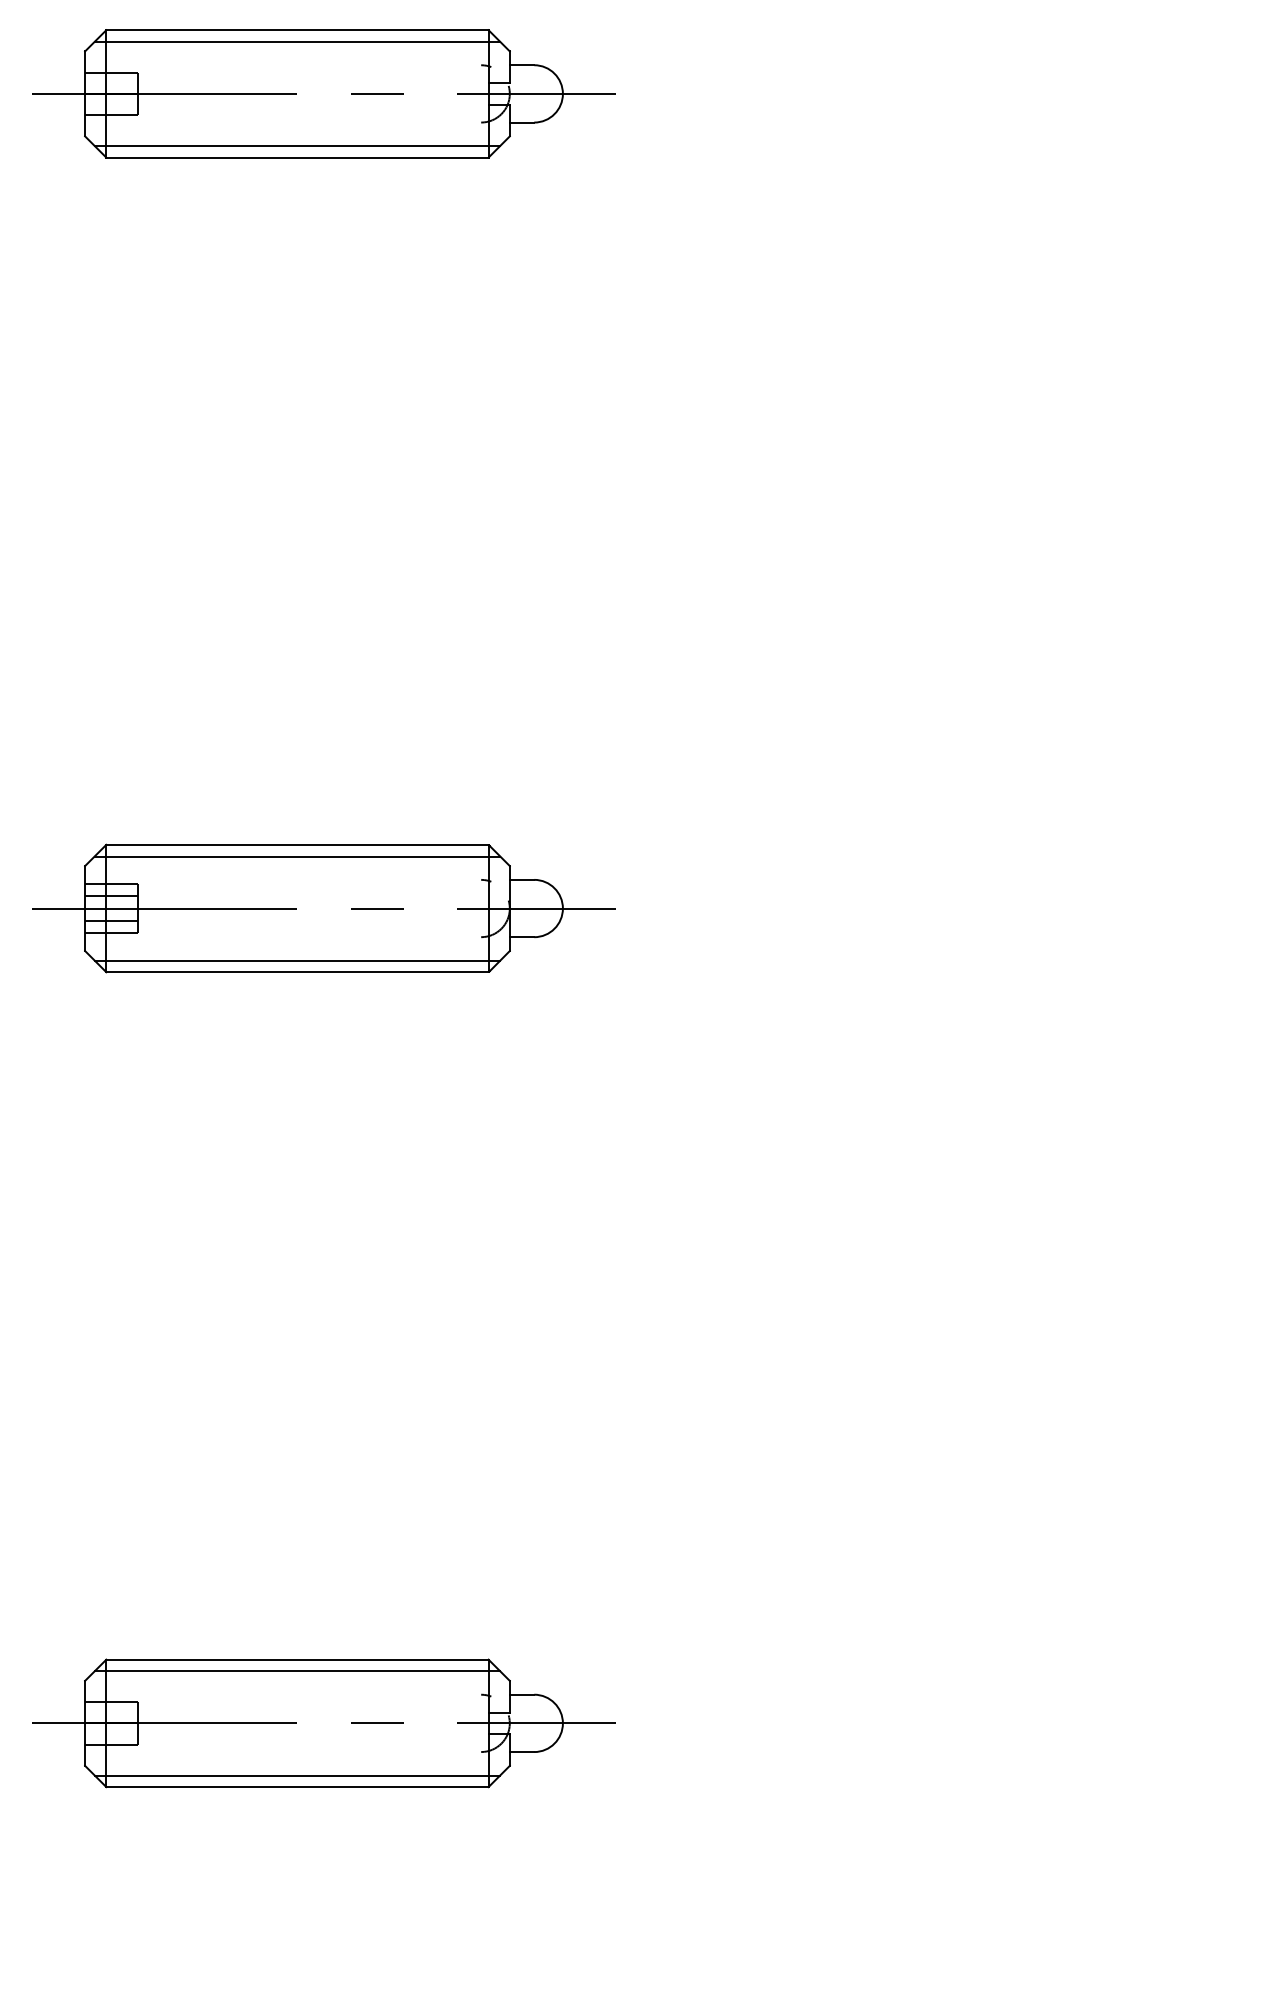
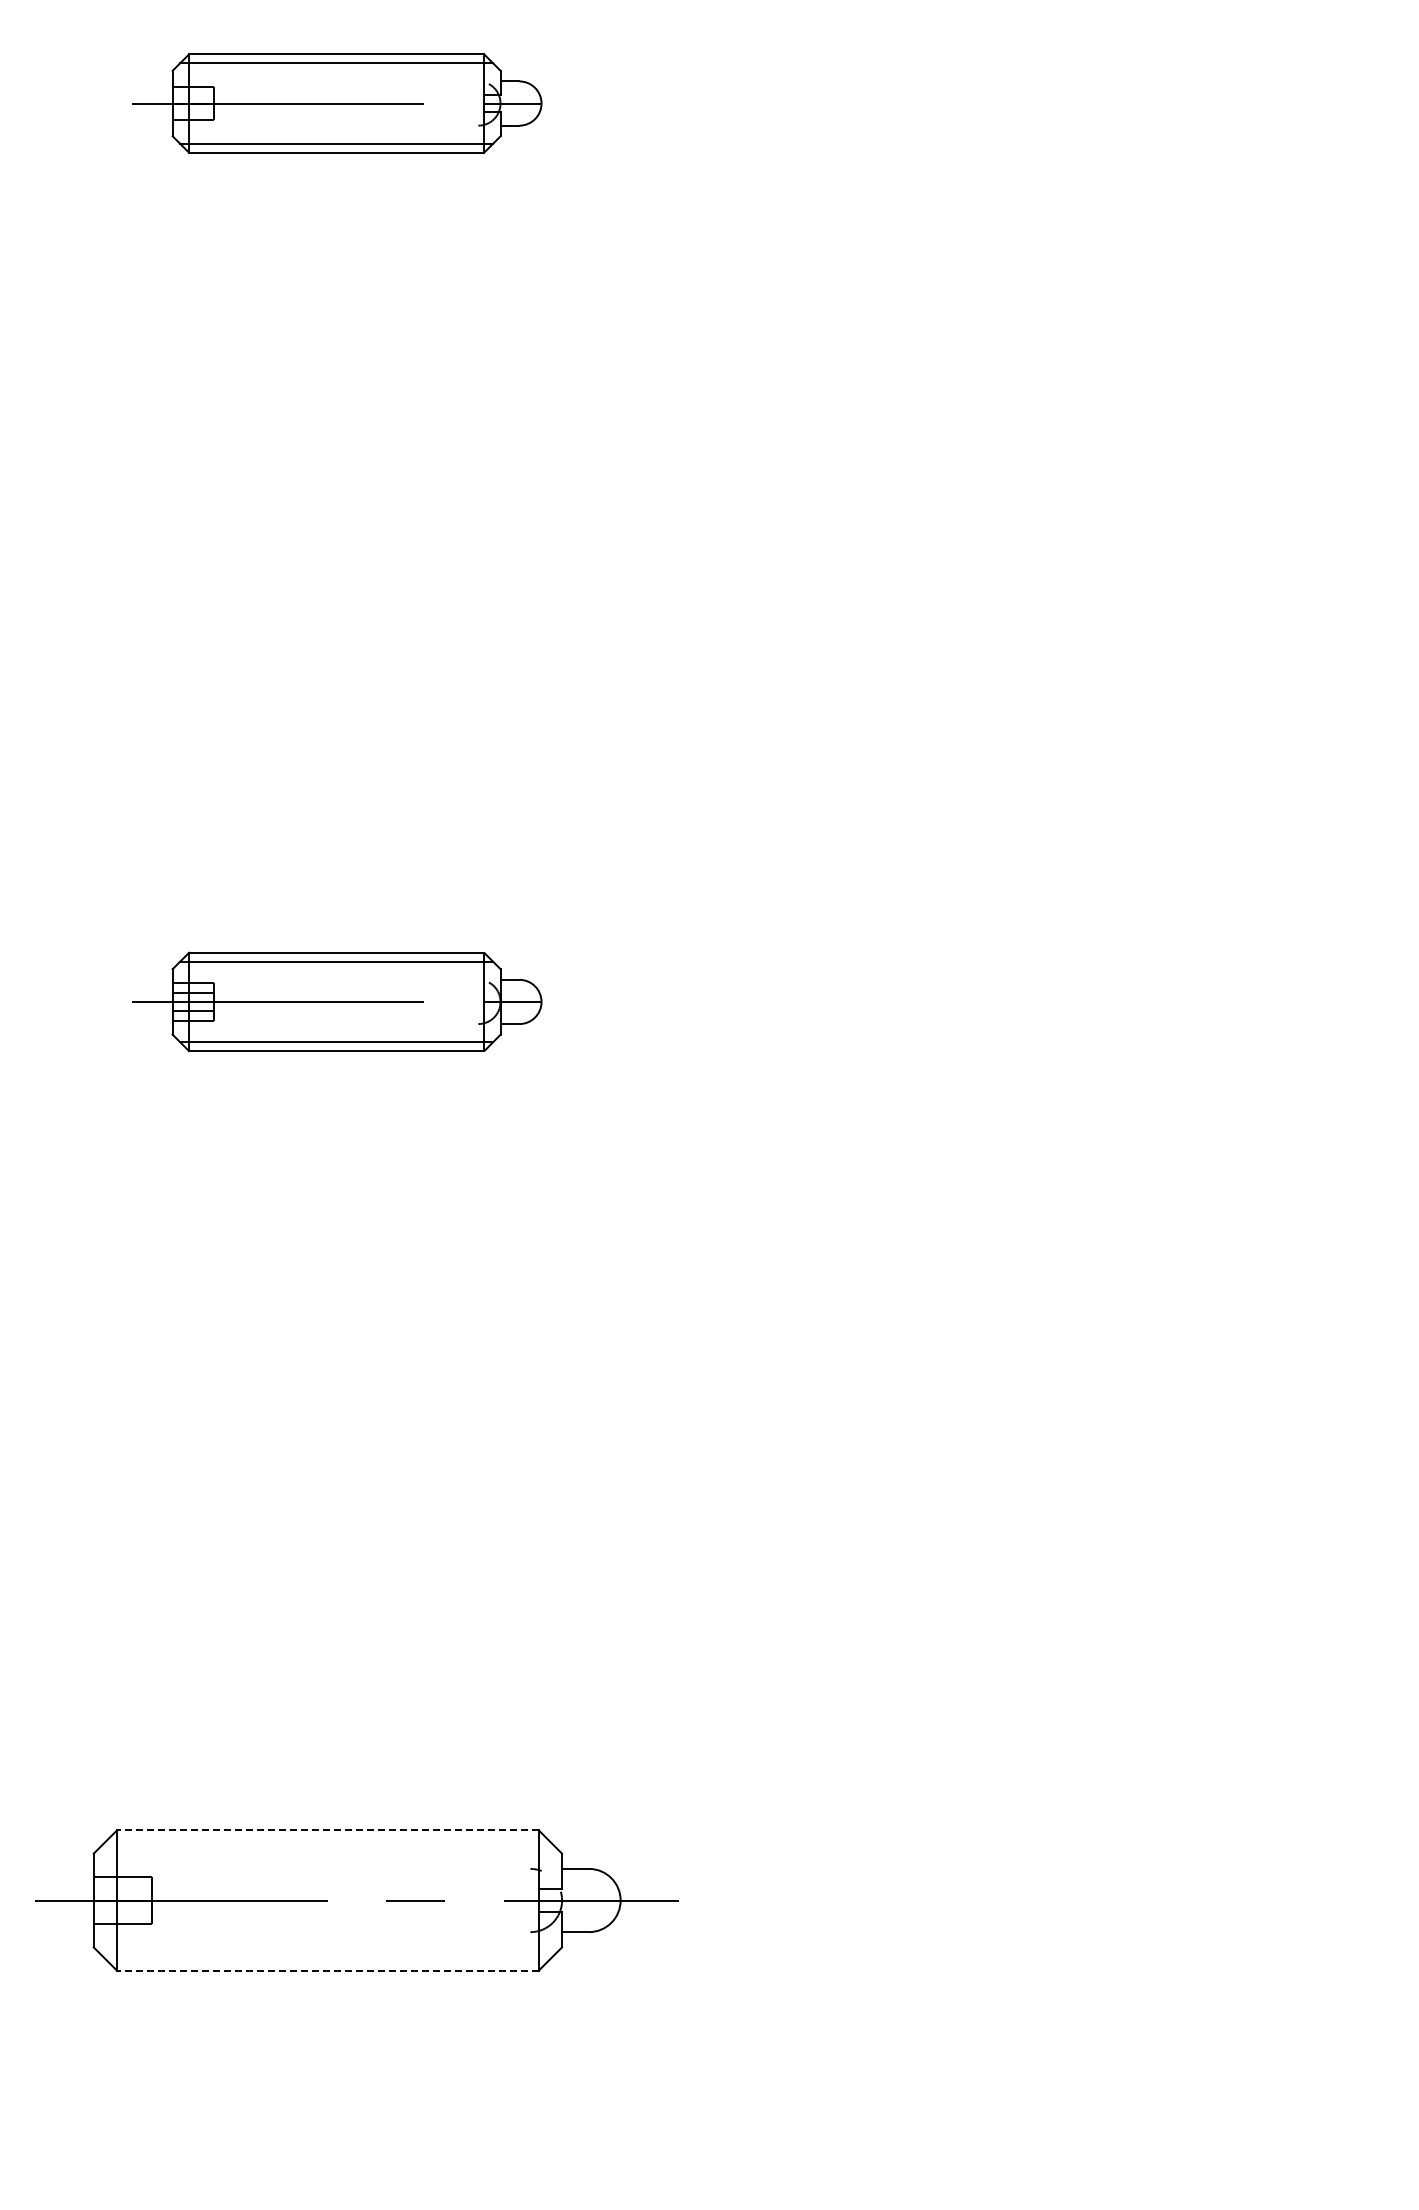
part: (323, 93) -> (356, 103), size x0.7
part: (323, 908) -> (356, 1001), size x0.7
line: (297, 1659) -> (327, 1830), solid -> dashed
line: (297, 1670) -> (327, 1842), removed
line: (297, 1775) -> (327, 1958), removed
line: (297, 1786) -> (327, 1970), solid -> dashed

